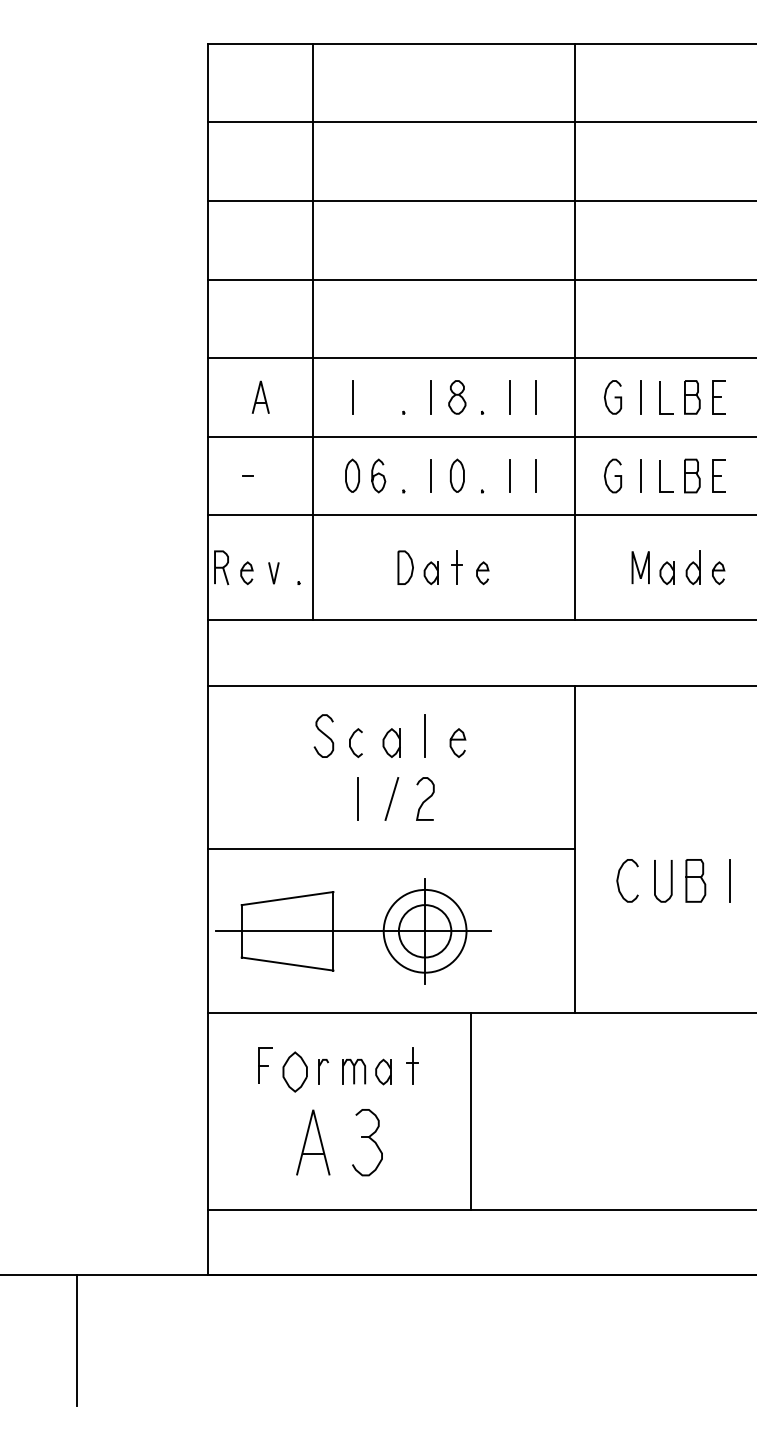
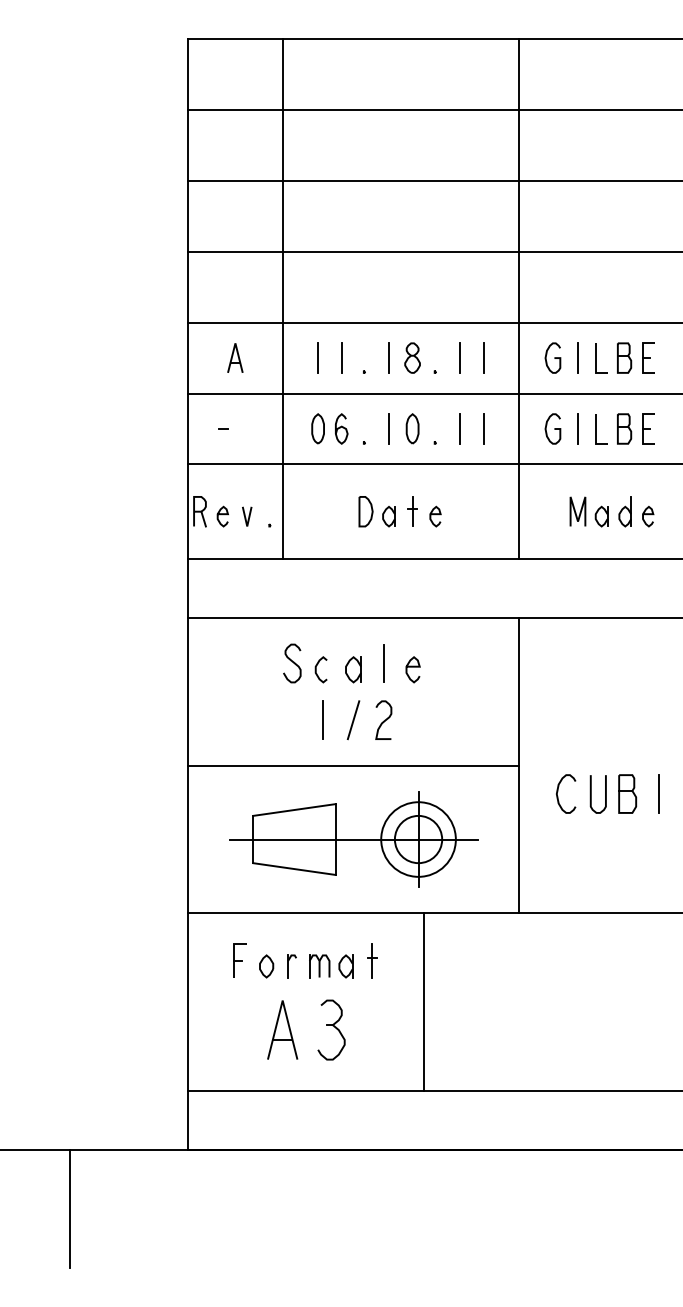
line: (378, 396) -> (341, 357), added
part: (352, 931) -> (353, 839), moved
part: (295, 1072) -> (266, 966), size x0.62

